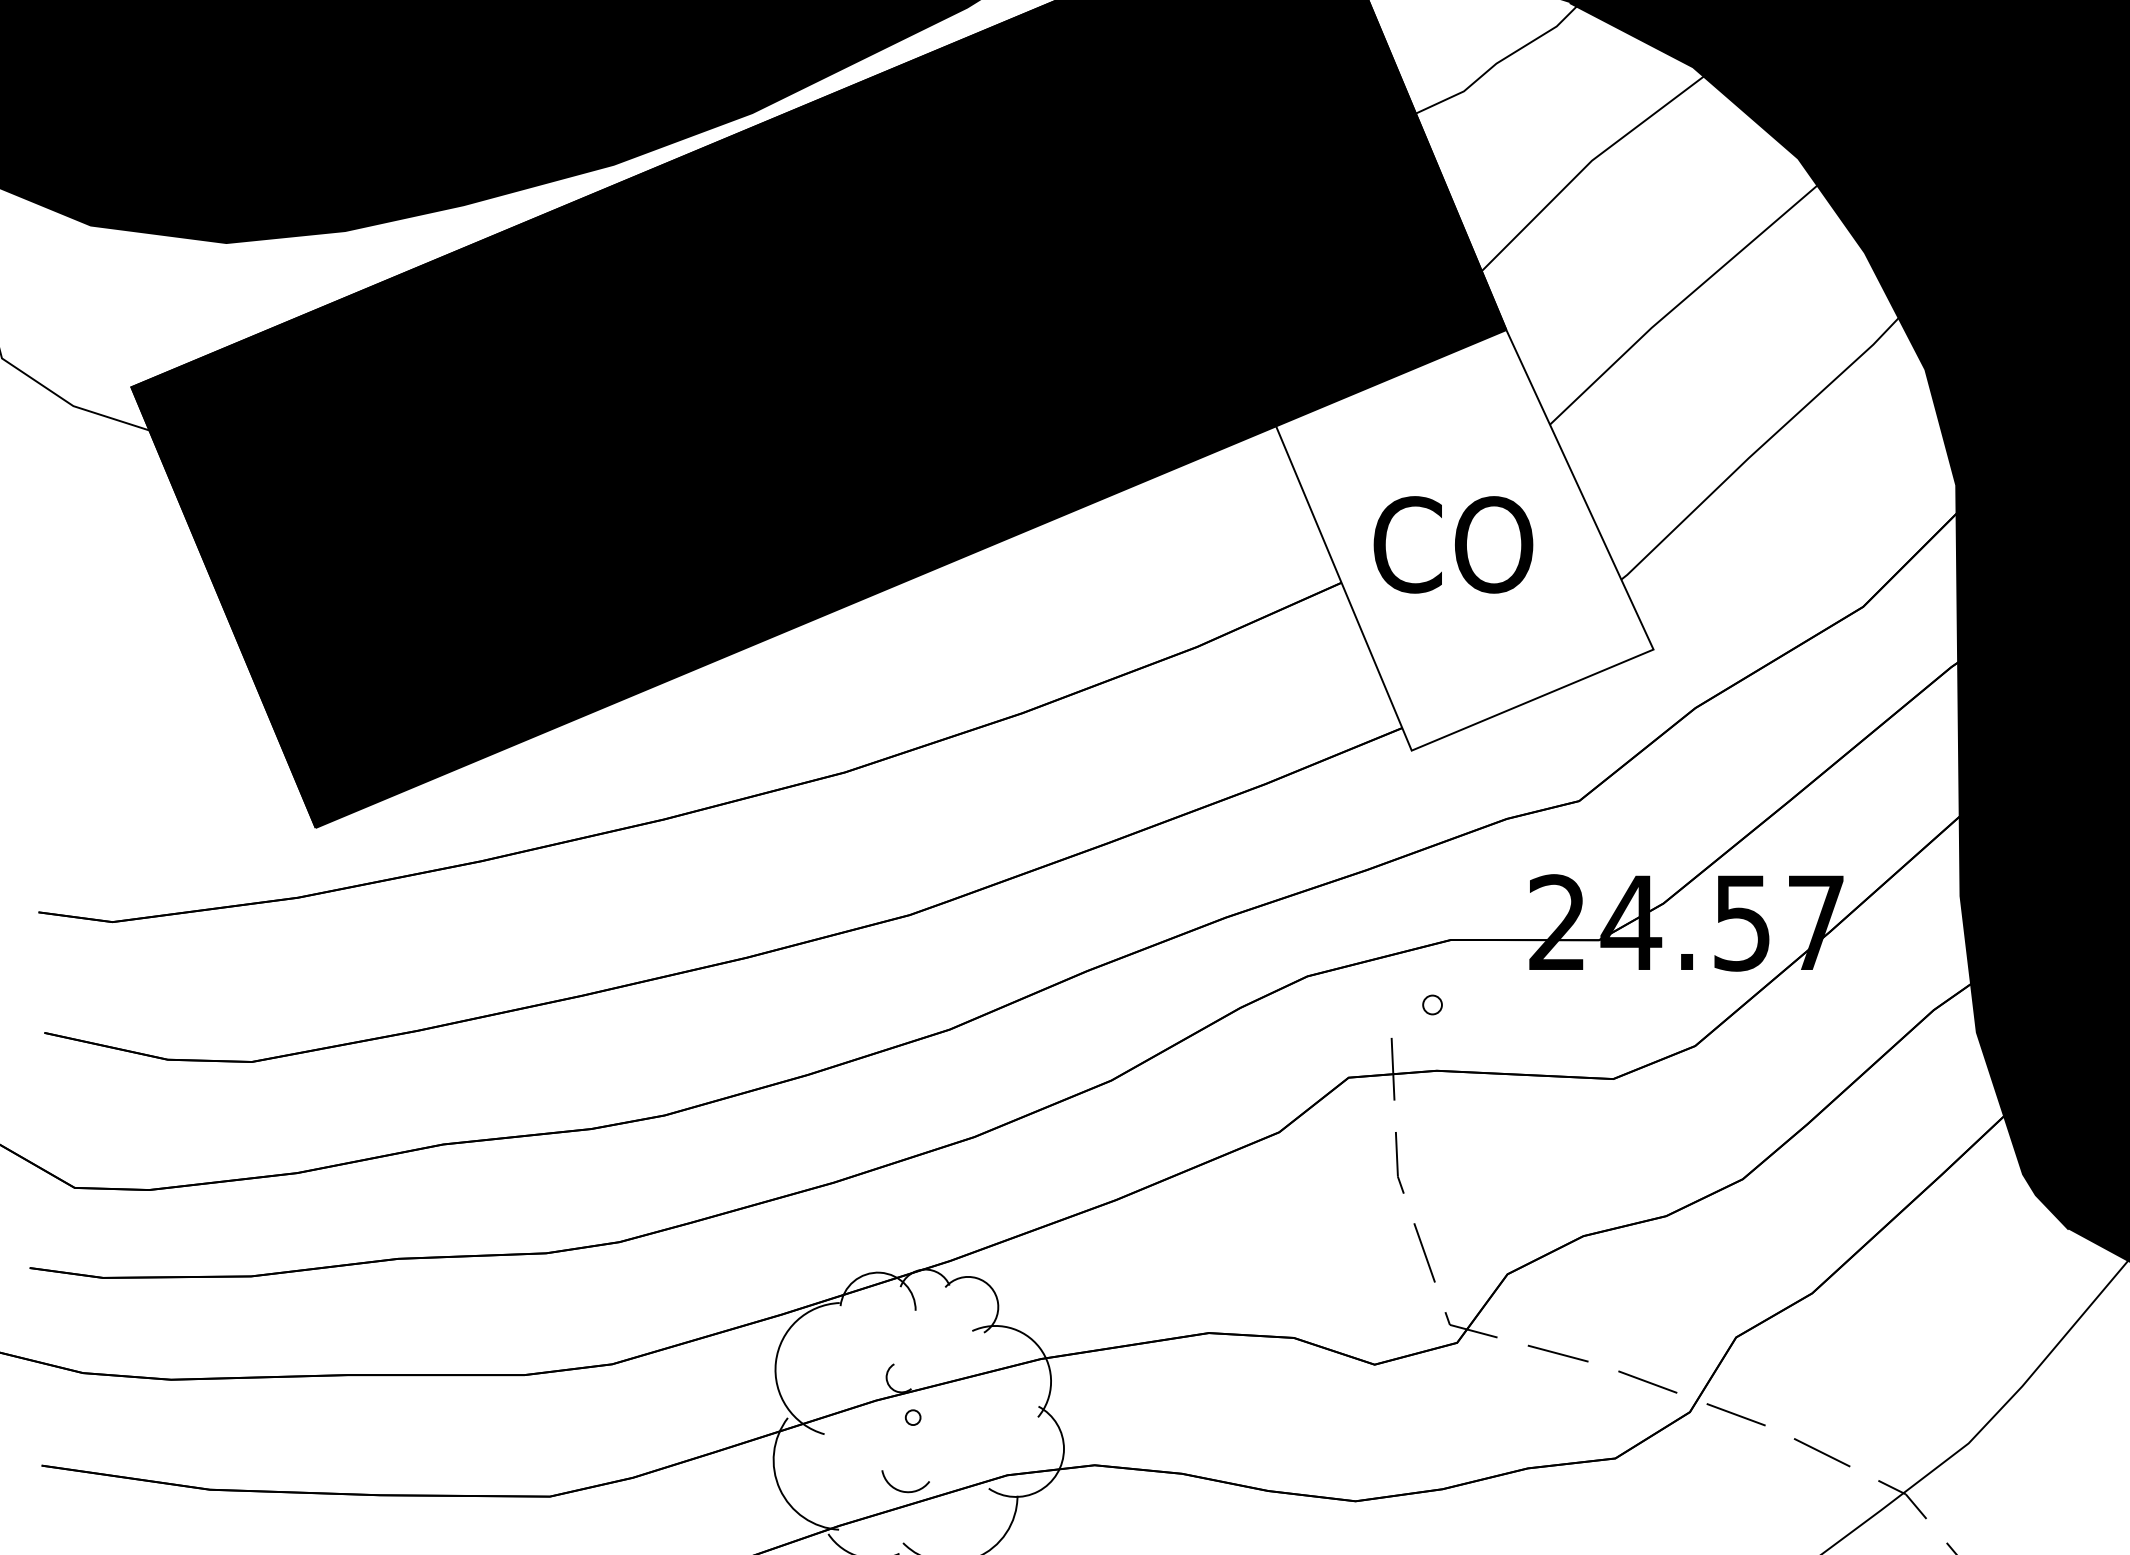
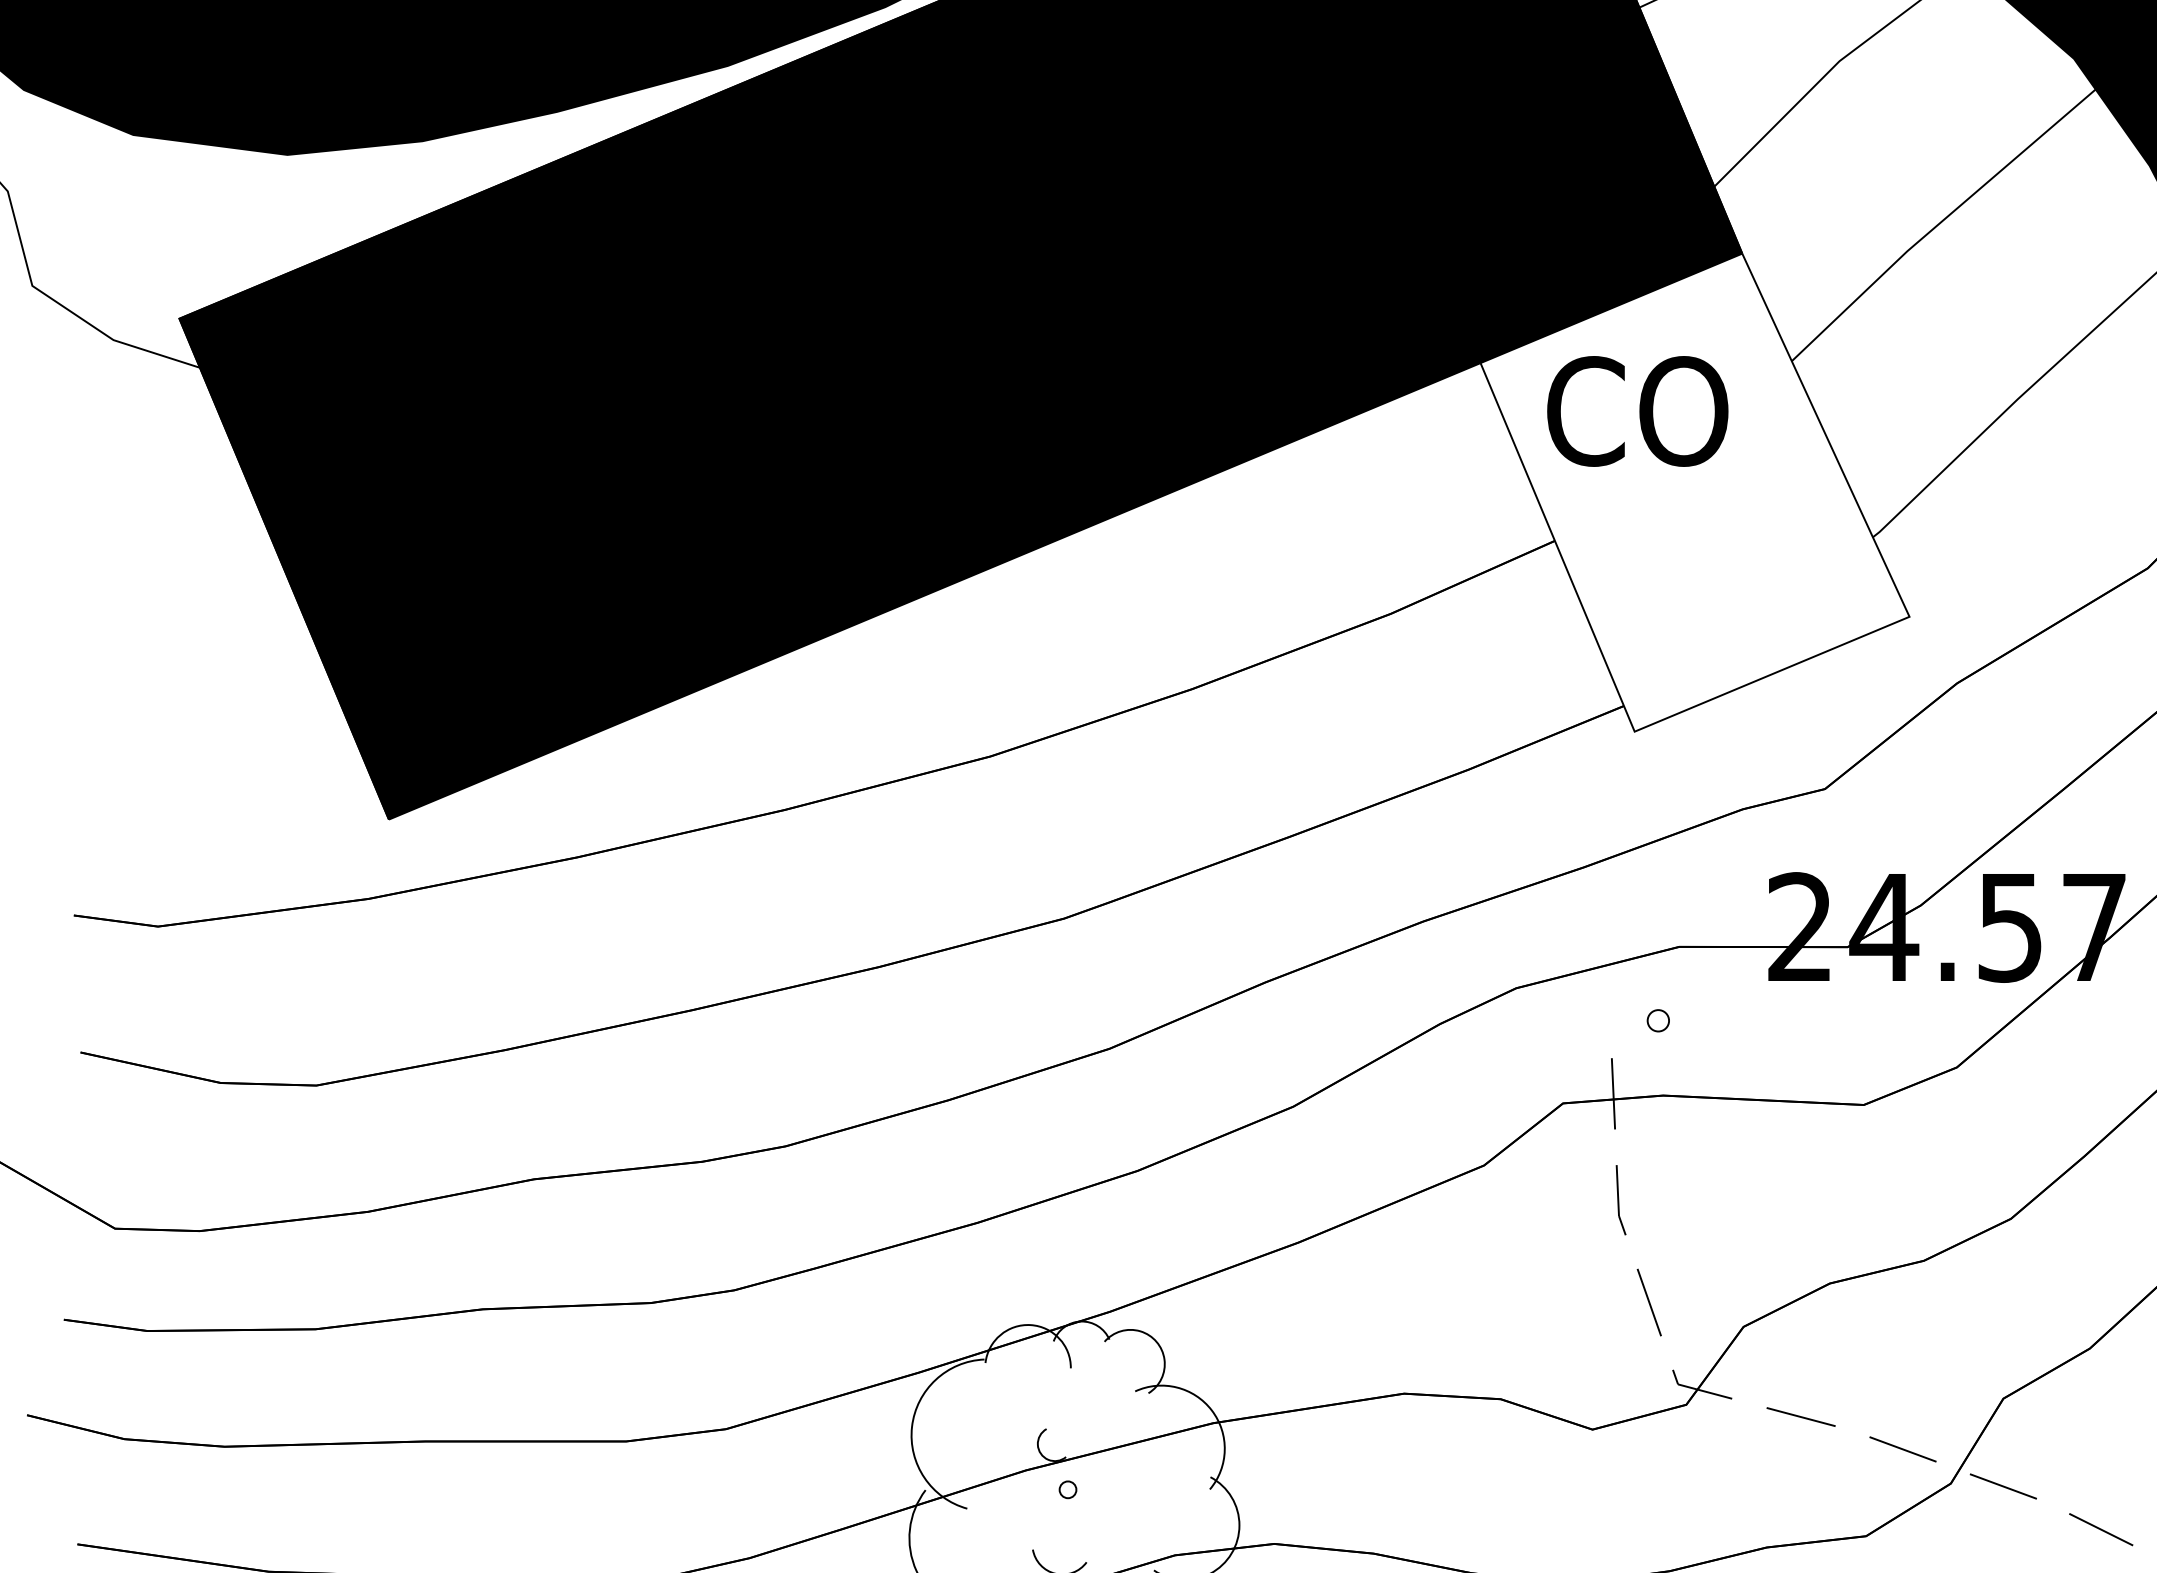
text: (1453, 544) -> (1637, 411), moved

